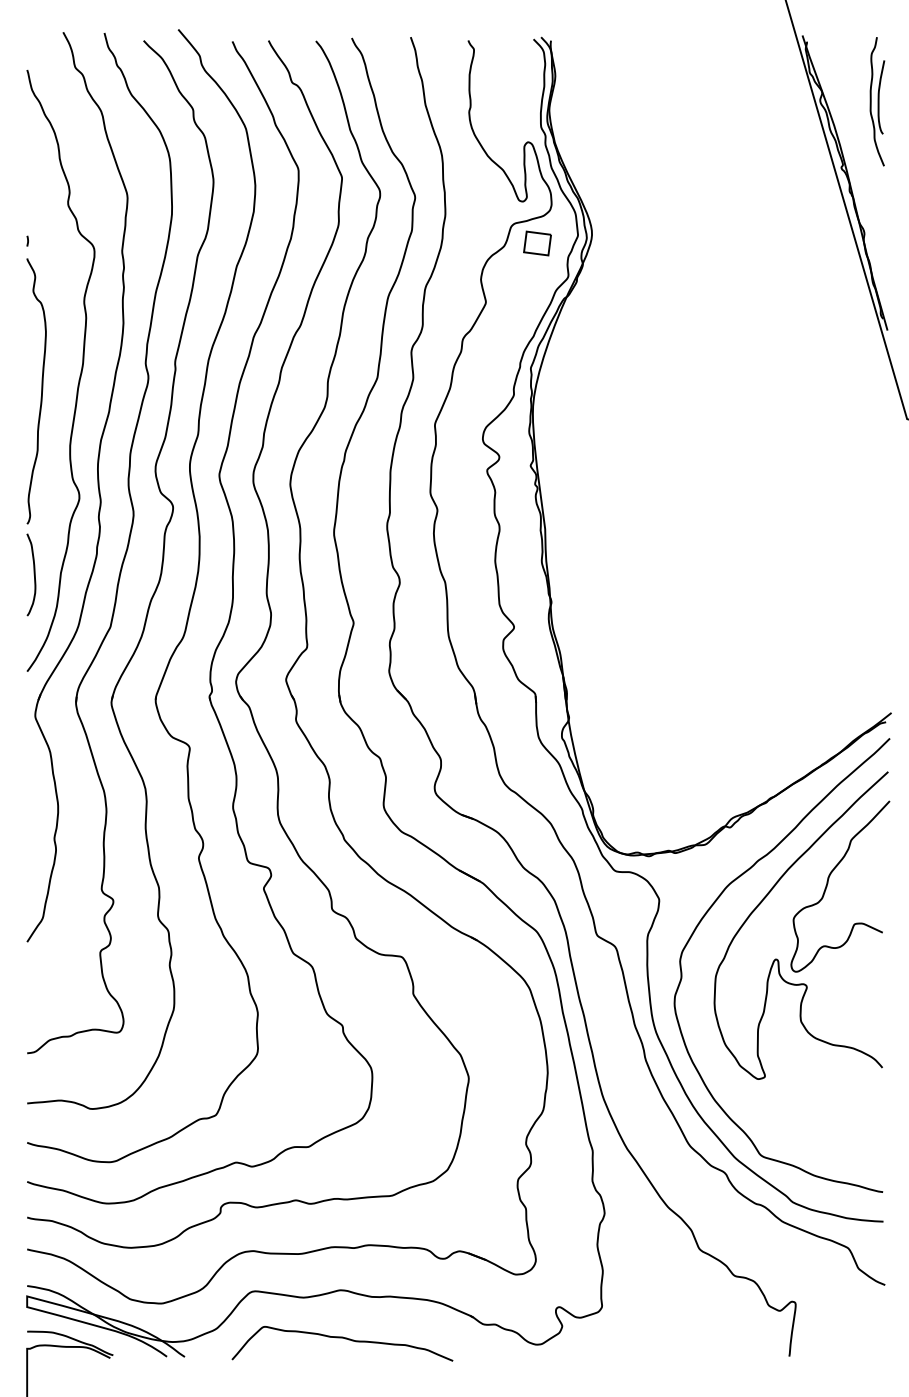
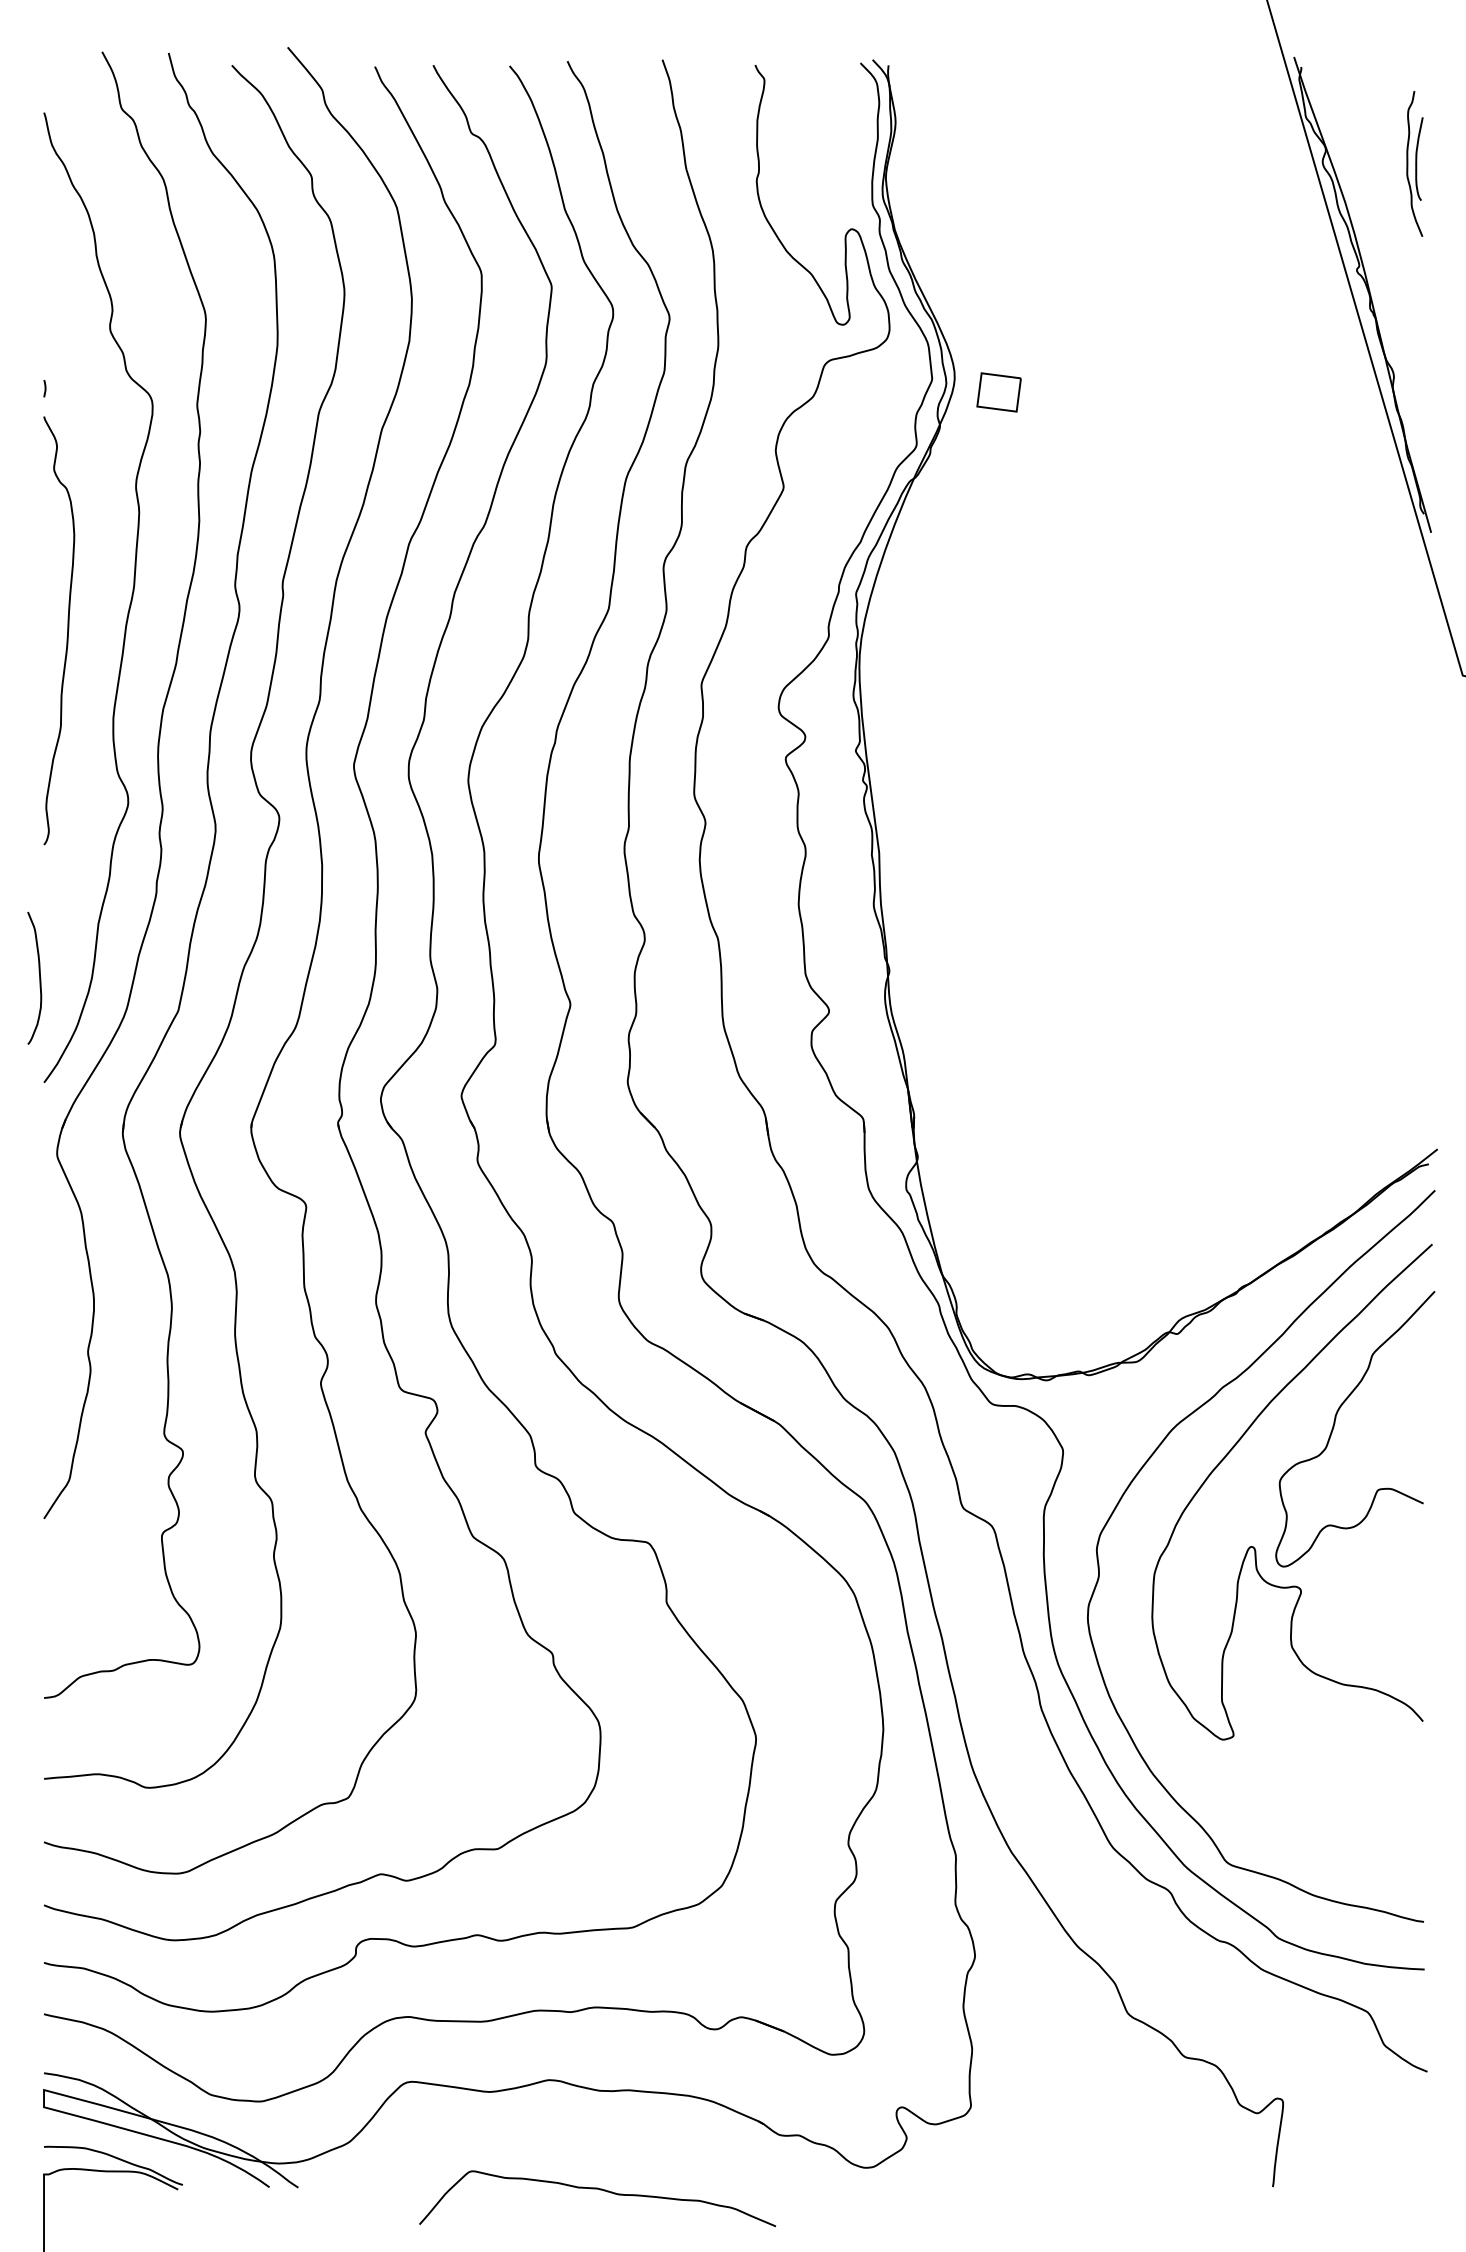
part: (877, 101) -> (1415, 163), size x0.7
part: (537, 243) -> (999, 392), moved
curve: (33, 574) -> (38, 977), moved
curve: (342, 1338) -> (597, 2190), moved

